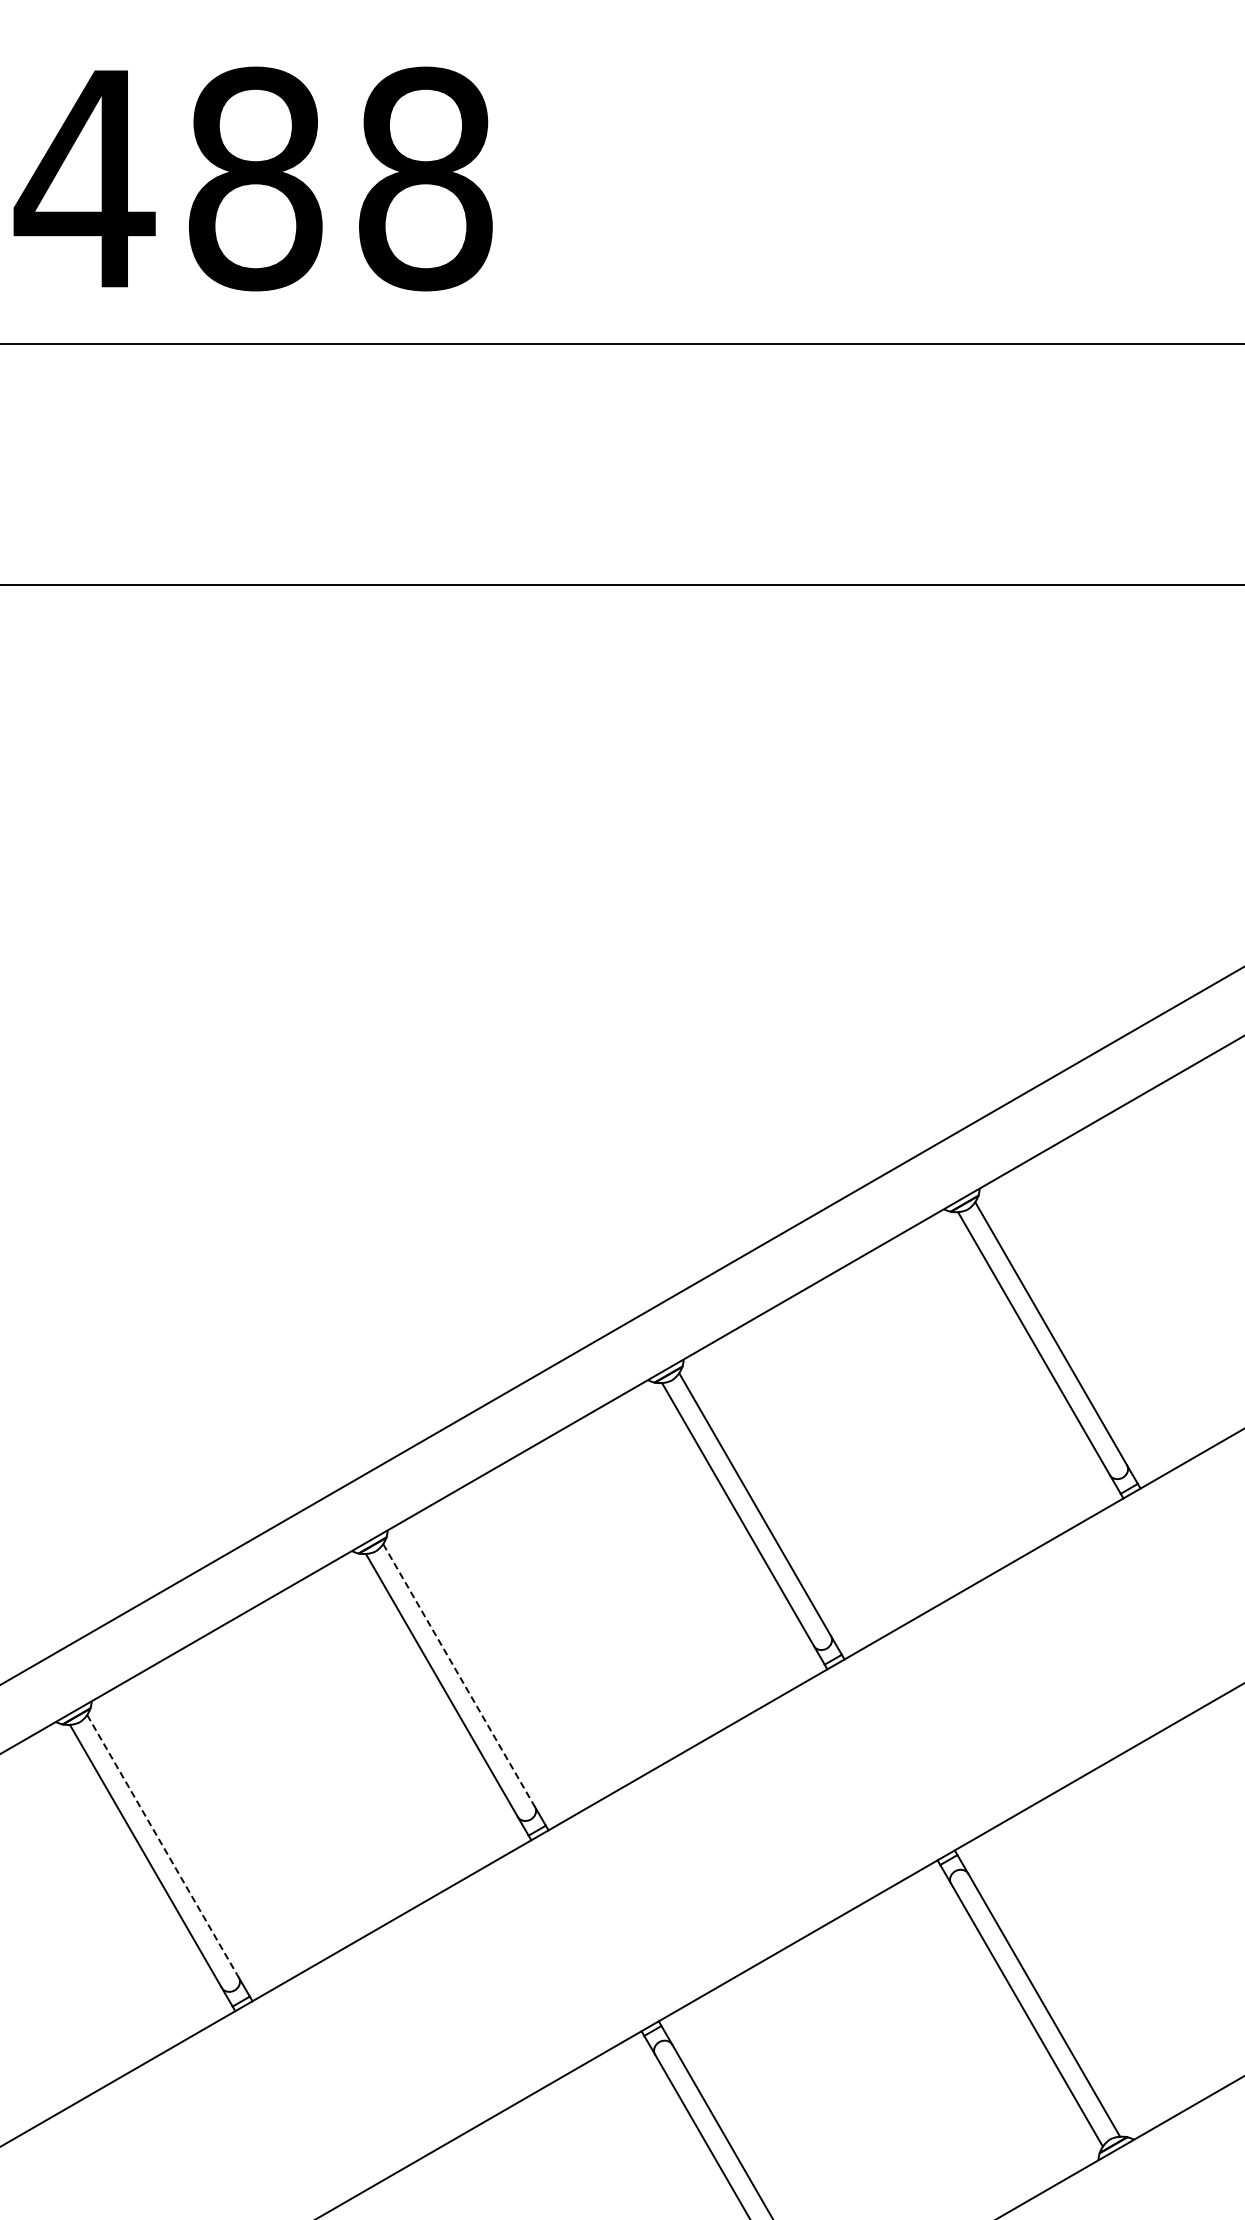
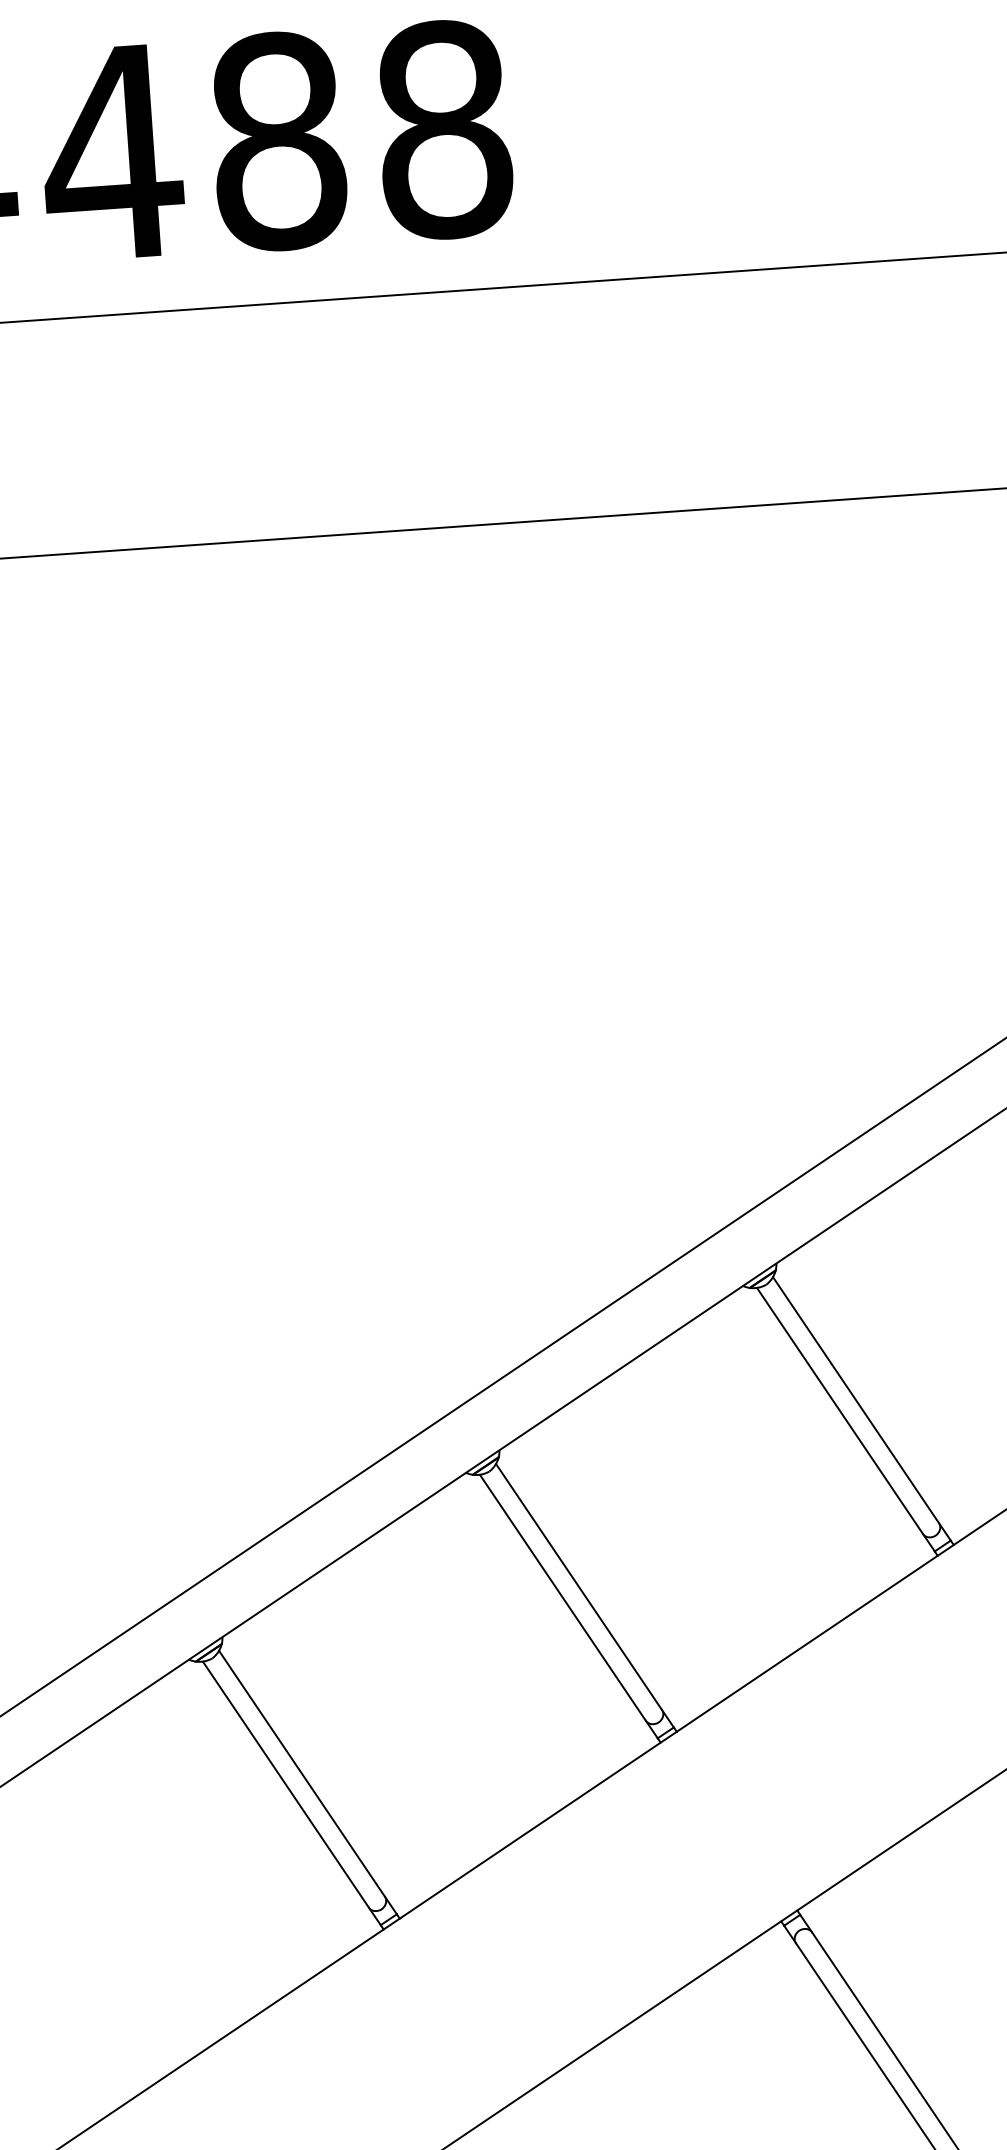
line: (459, 1675) -> (579, 1586), dashed -> solid
line: (163, 1846) -> (302, 1773), dashed -> solid

